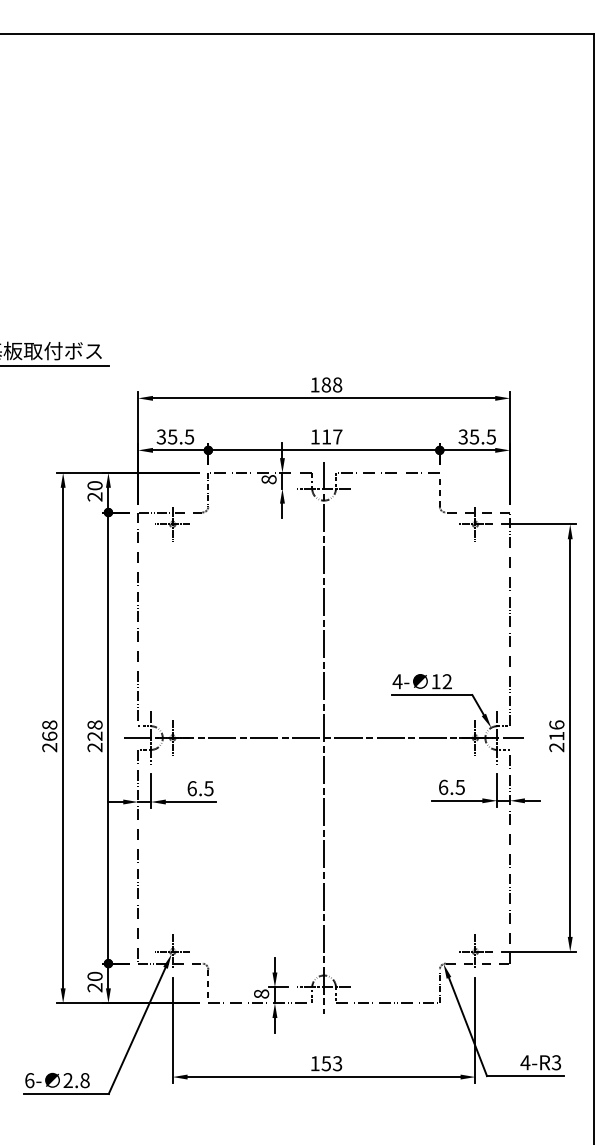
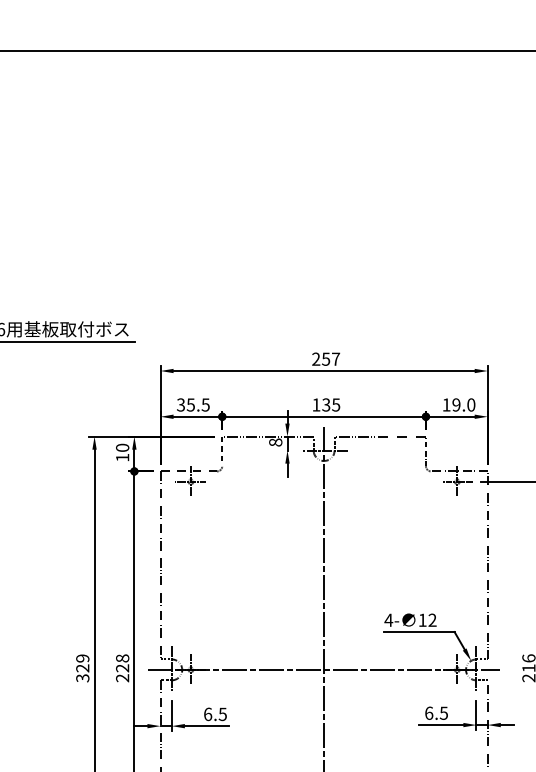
text: (326, 384) -> (326, 358), 188 -> 257
text: (331, 436) -> (330, 404), 117 -> 135
text: (476, 436) -> (458, 404), 35.5 -> 19.0
text: (94, 496) -> (122, 457), 20 -> 10
text: (49, 736) -> (82, 668), 268 -> 329

